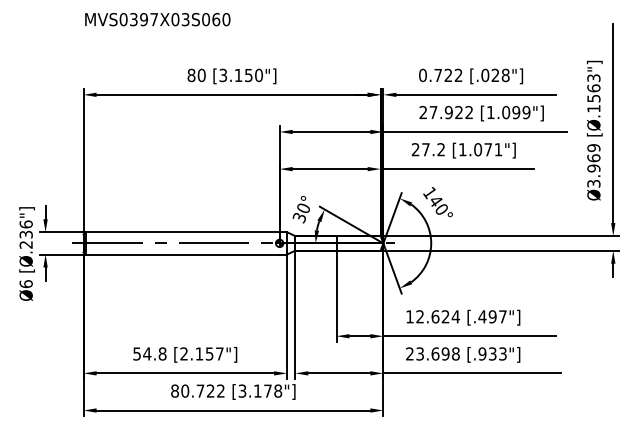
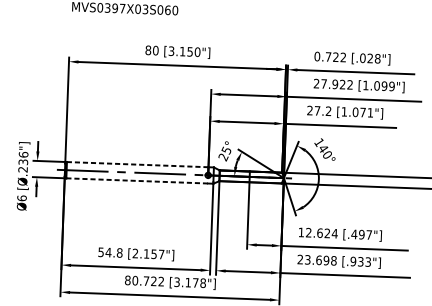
text: (301, 213) -> (224, 154), 30° -> 25°
line: (182, 232) -> (137, 164), solid -> dashed
line: (182, 254) -> (136, 180), solid -> dashed

